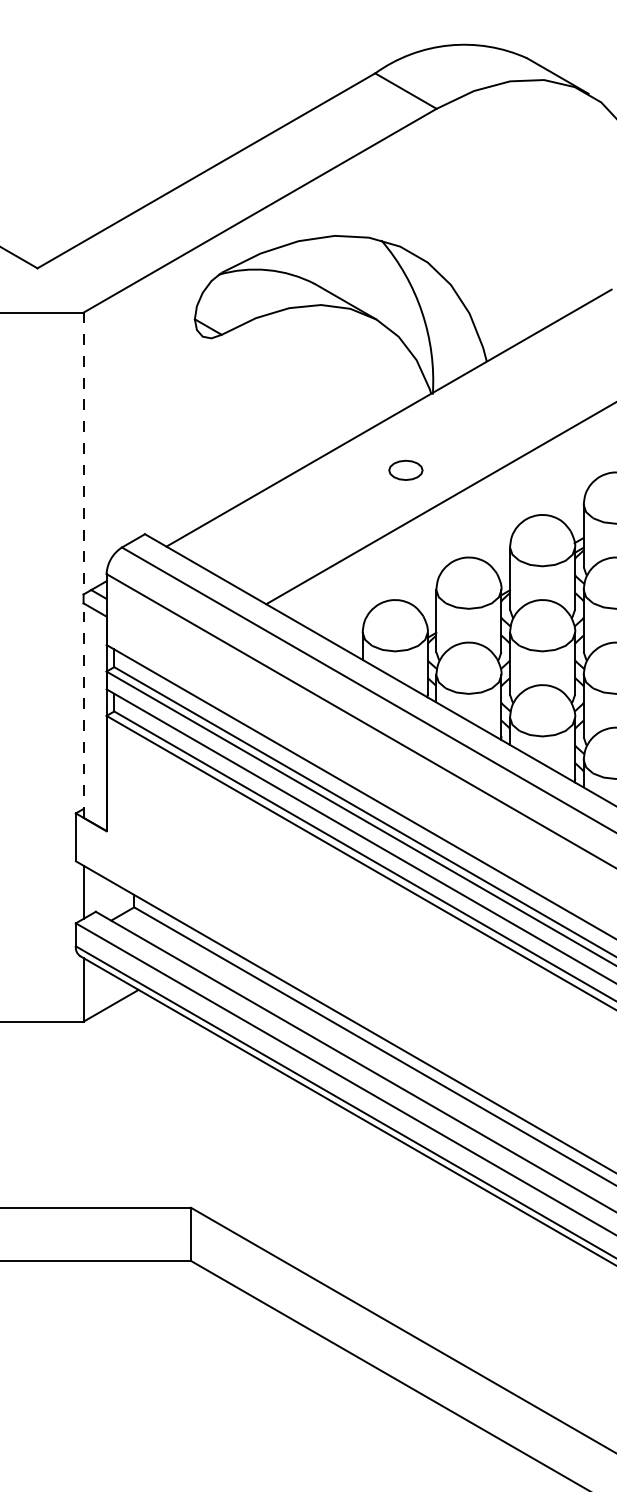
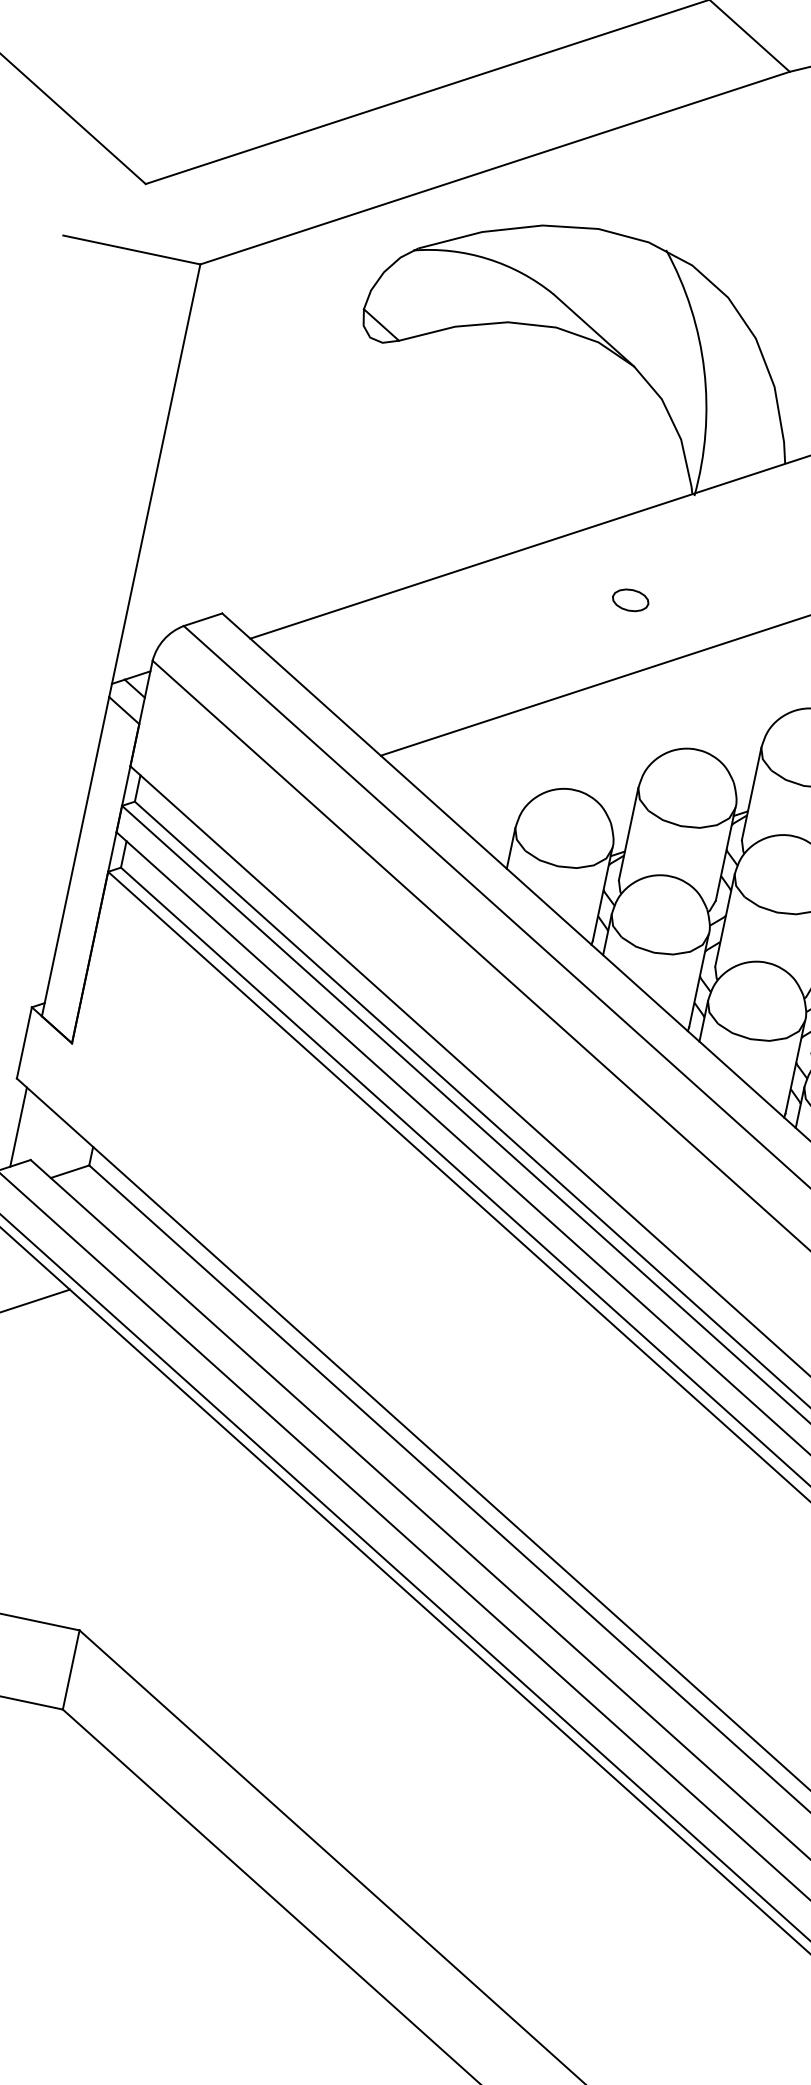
line: (83, 453) -> (156, 474), dashed -> solid
part: (405, 470) -> (629, 600), size x0.71
line: (83, 710) -> (75, 856), dashed -> solid

